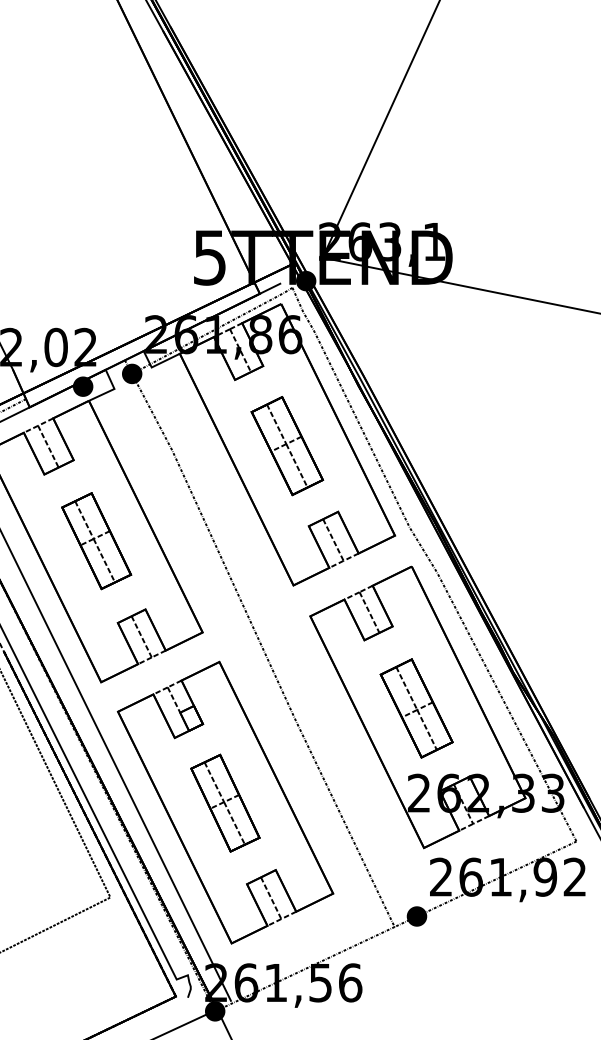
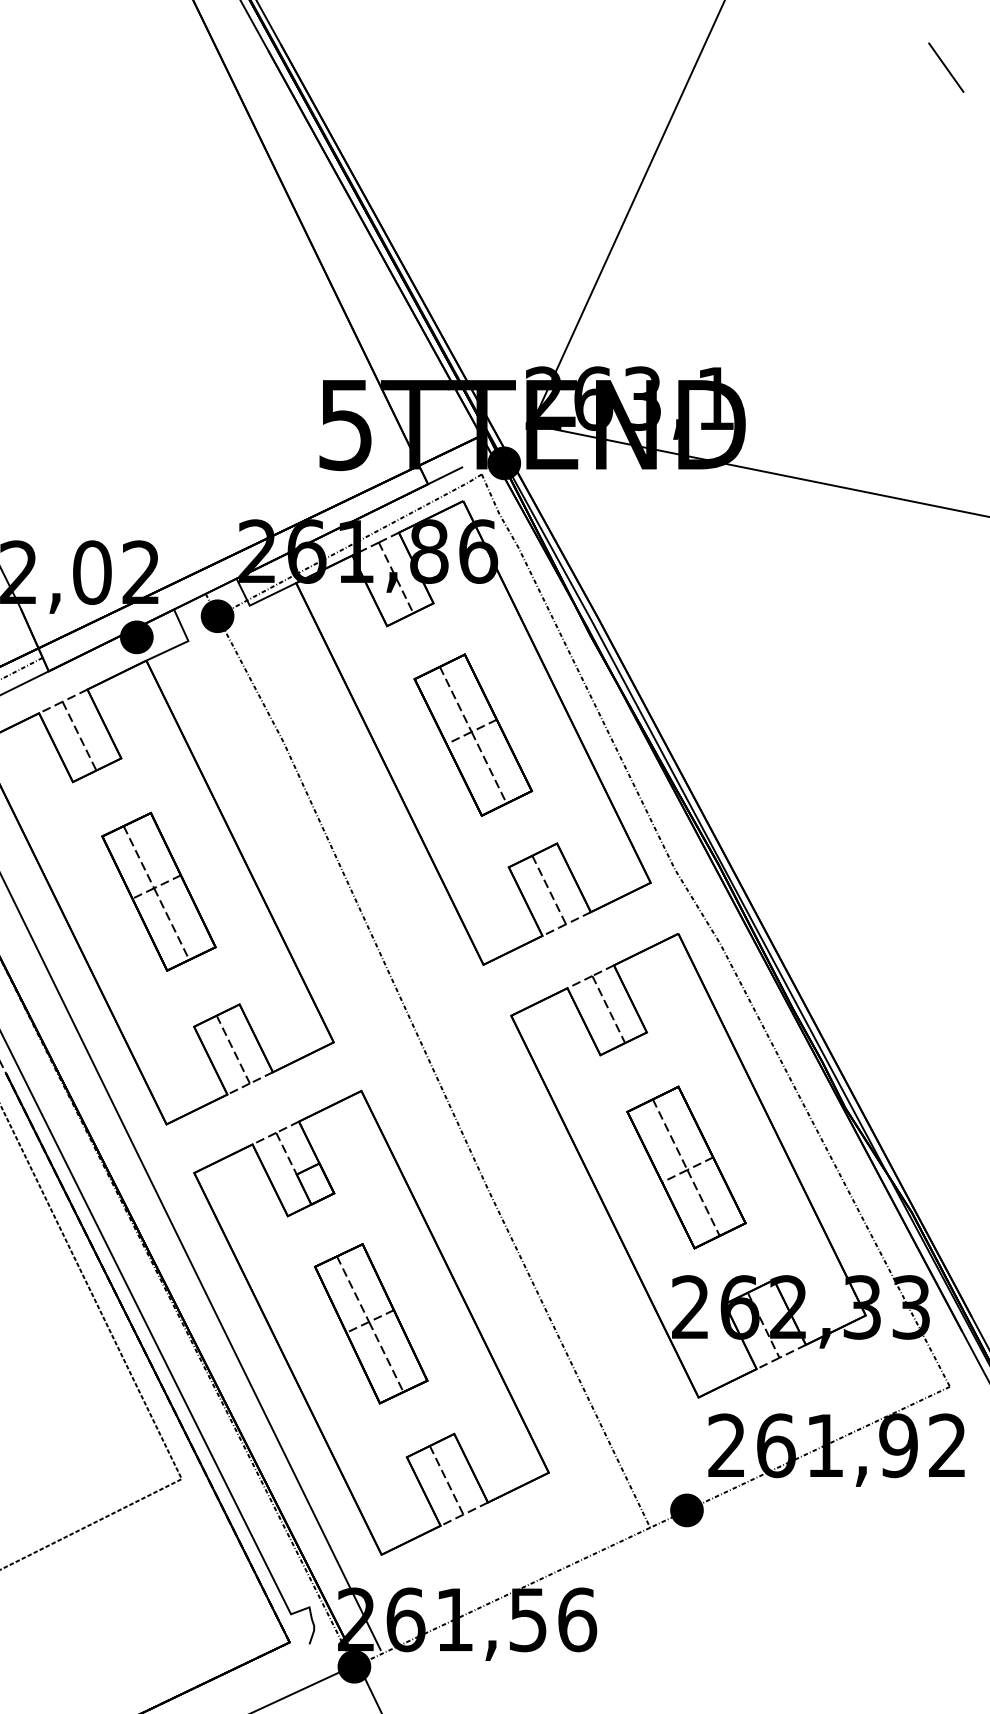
line: (574, 40) -> (946, 66), added

